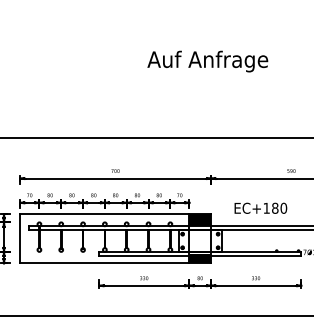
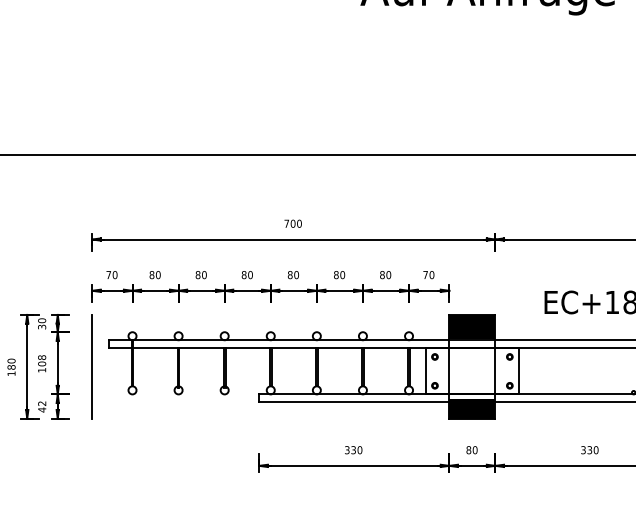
line: (104, 214) -> (269, 315), removed
line: (104, 263) -> (269, 418), removed

